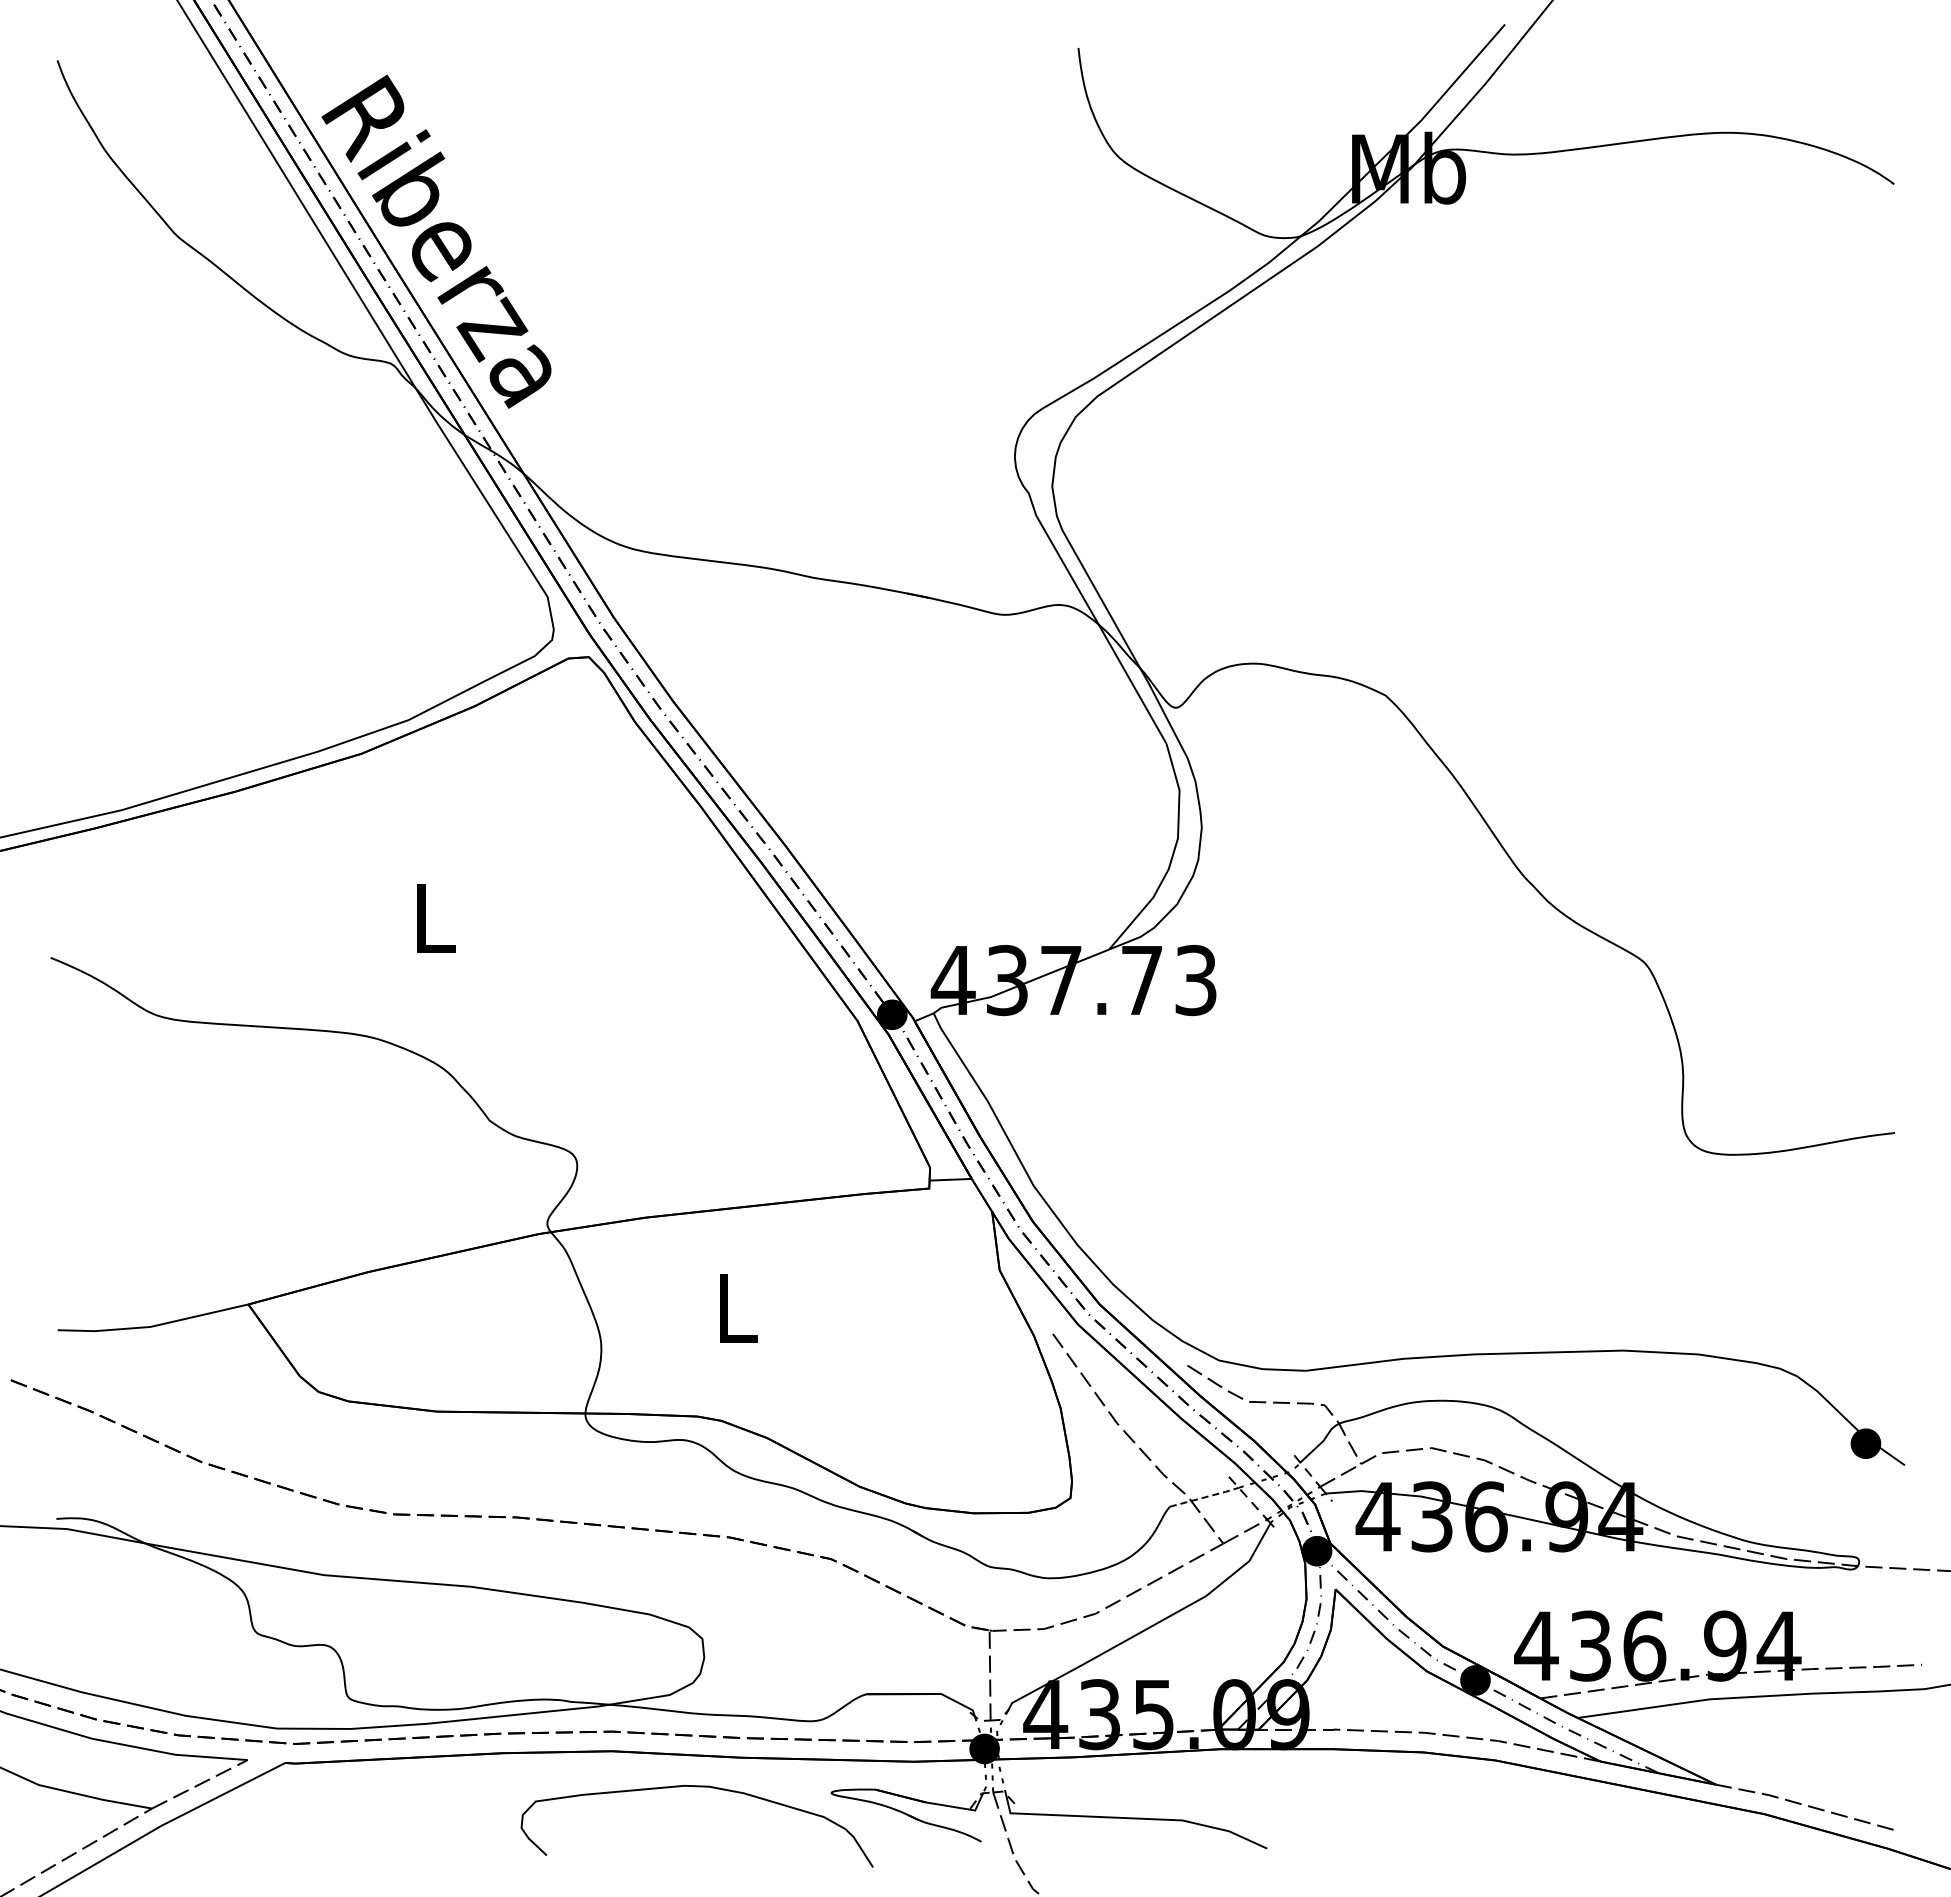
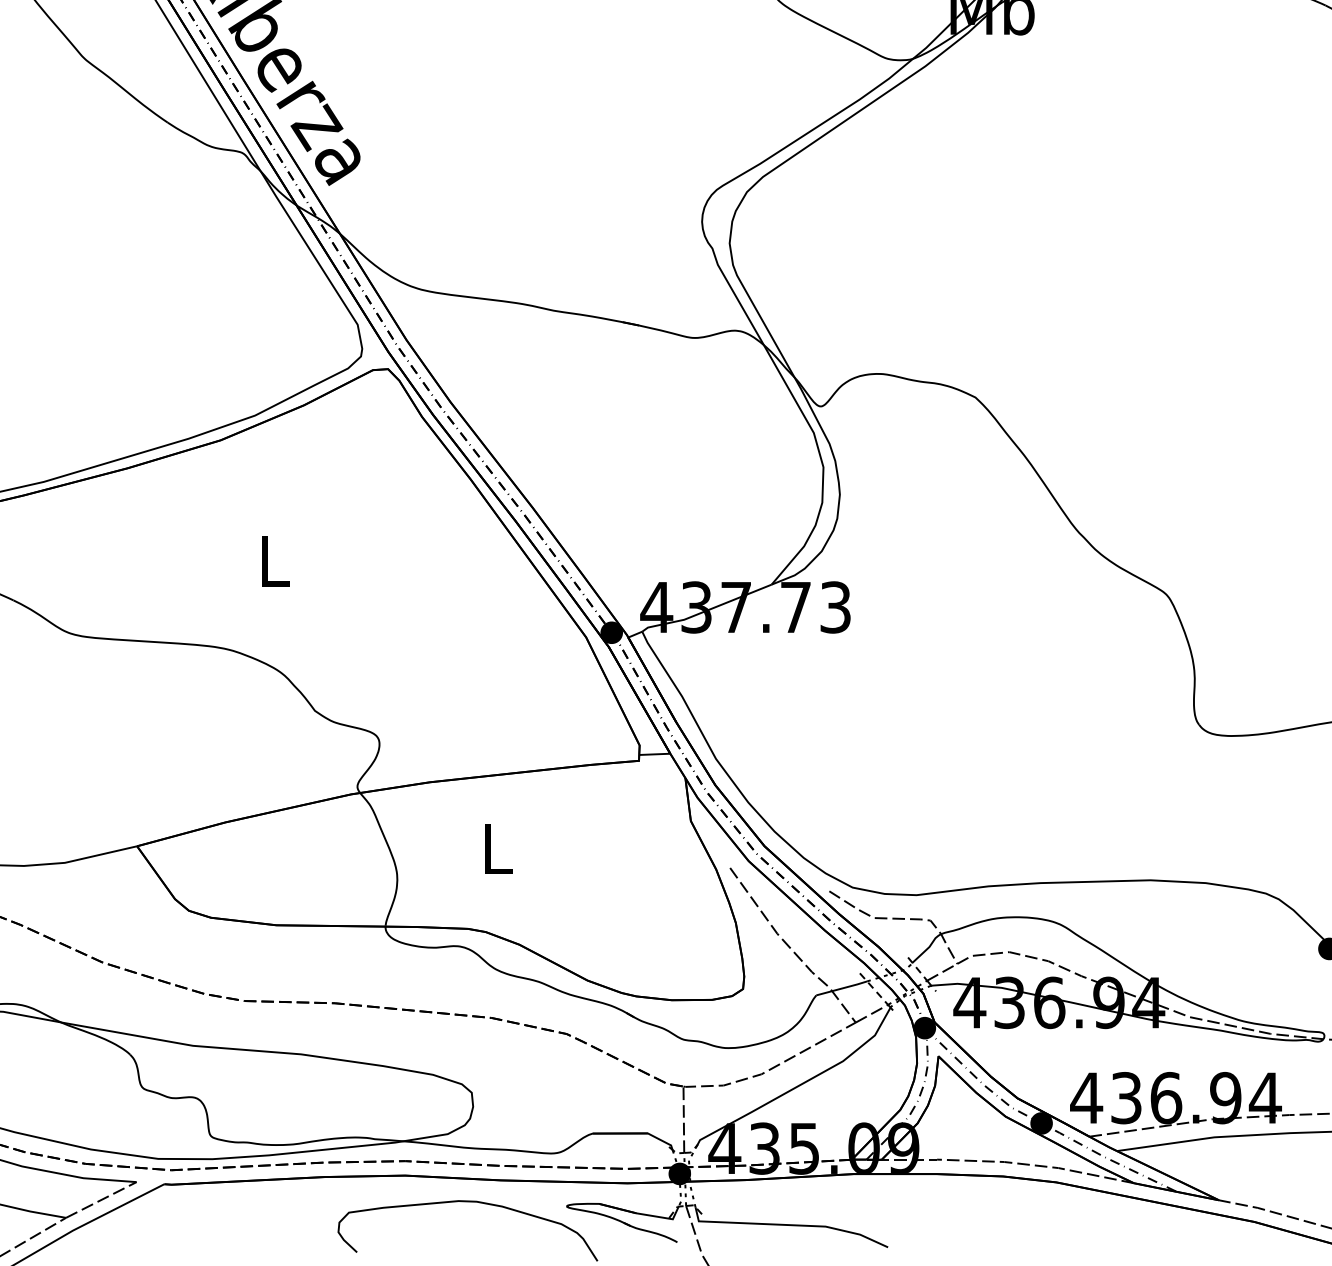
line: (1205, 1497) -> (842, 988), dashed -> solid

